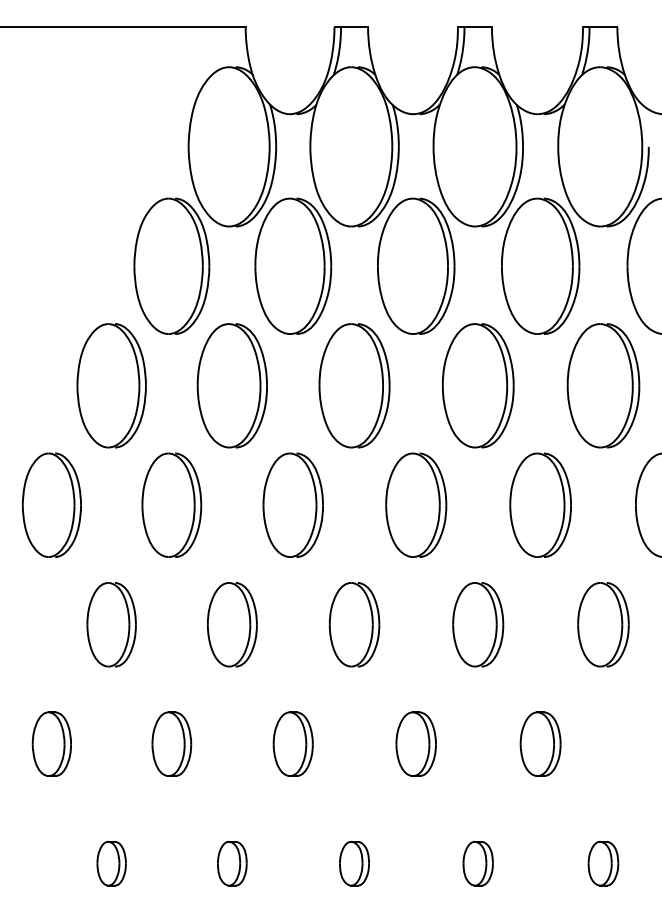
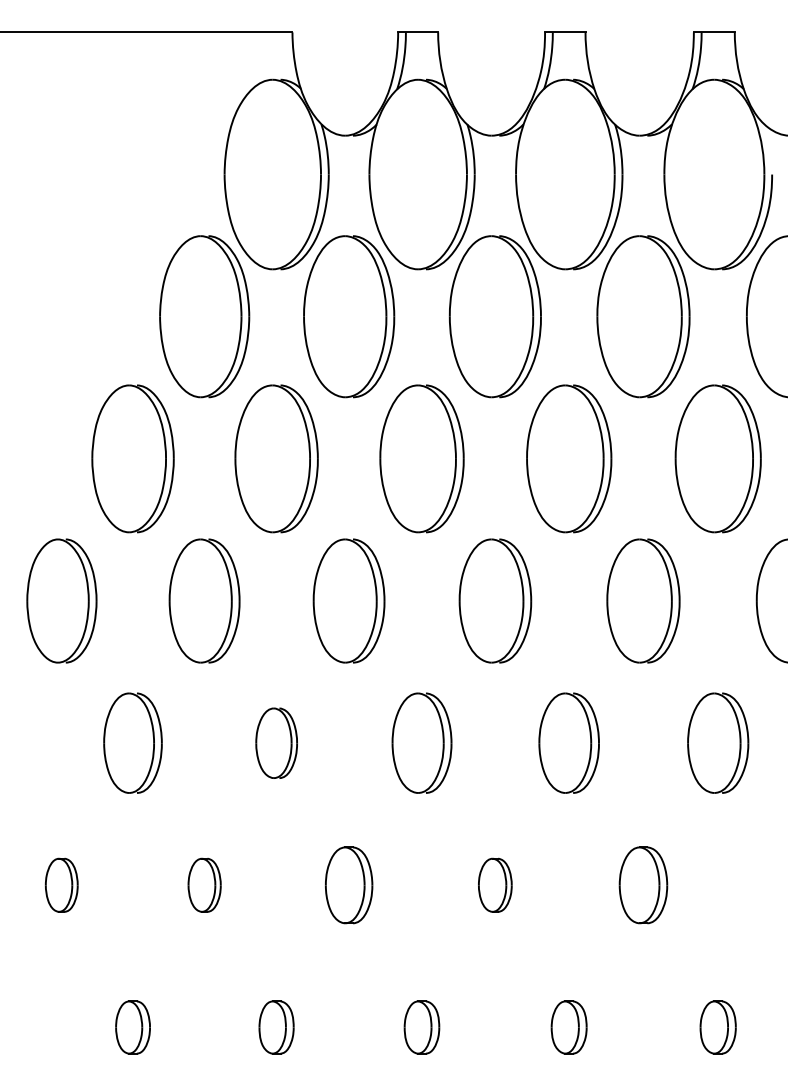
part: (232, 624) -> (276, 742), size x0.7
part: (51, 743) -> (61, 884), size x0.7
part: (171, 743) -> (204, 884), size x0.7
part: (415, 743) -> (494, 884), size x0.7

